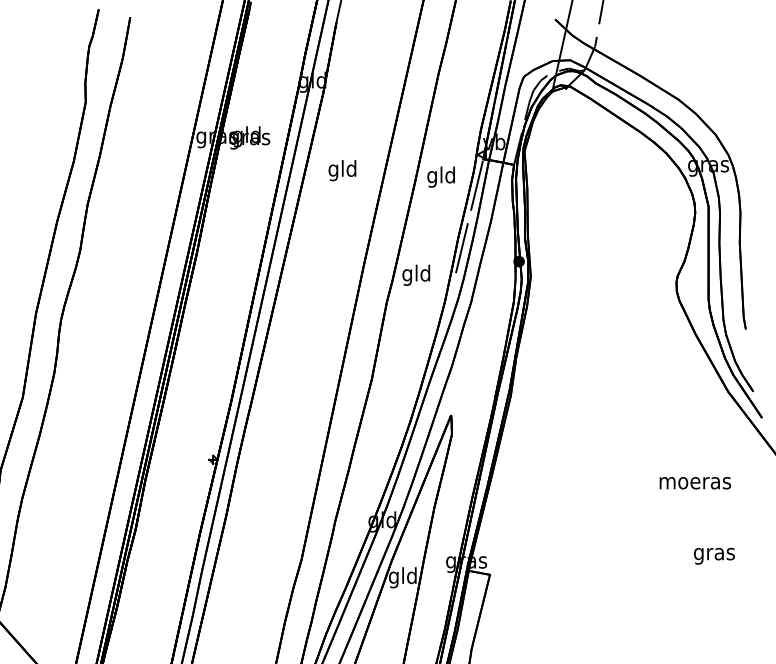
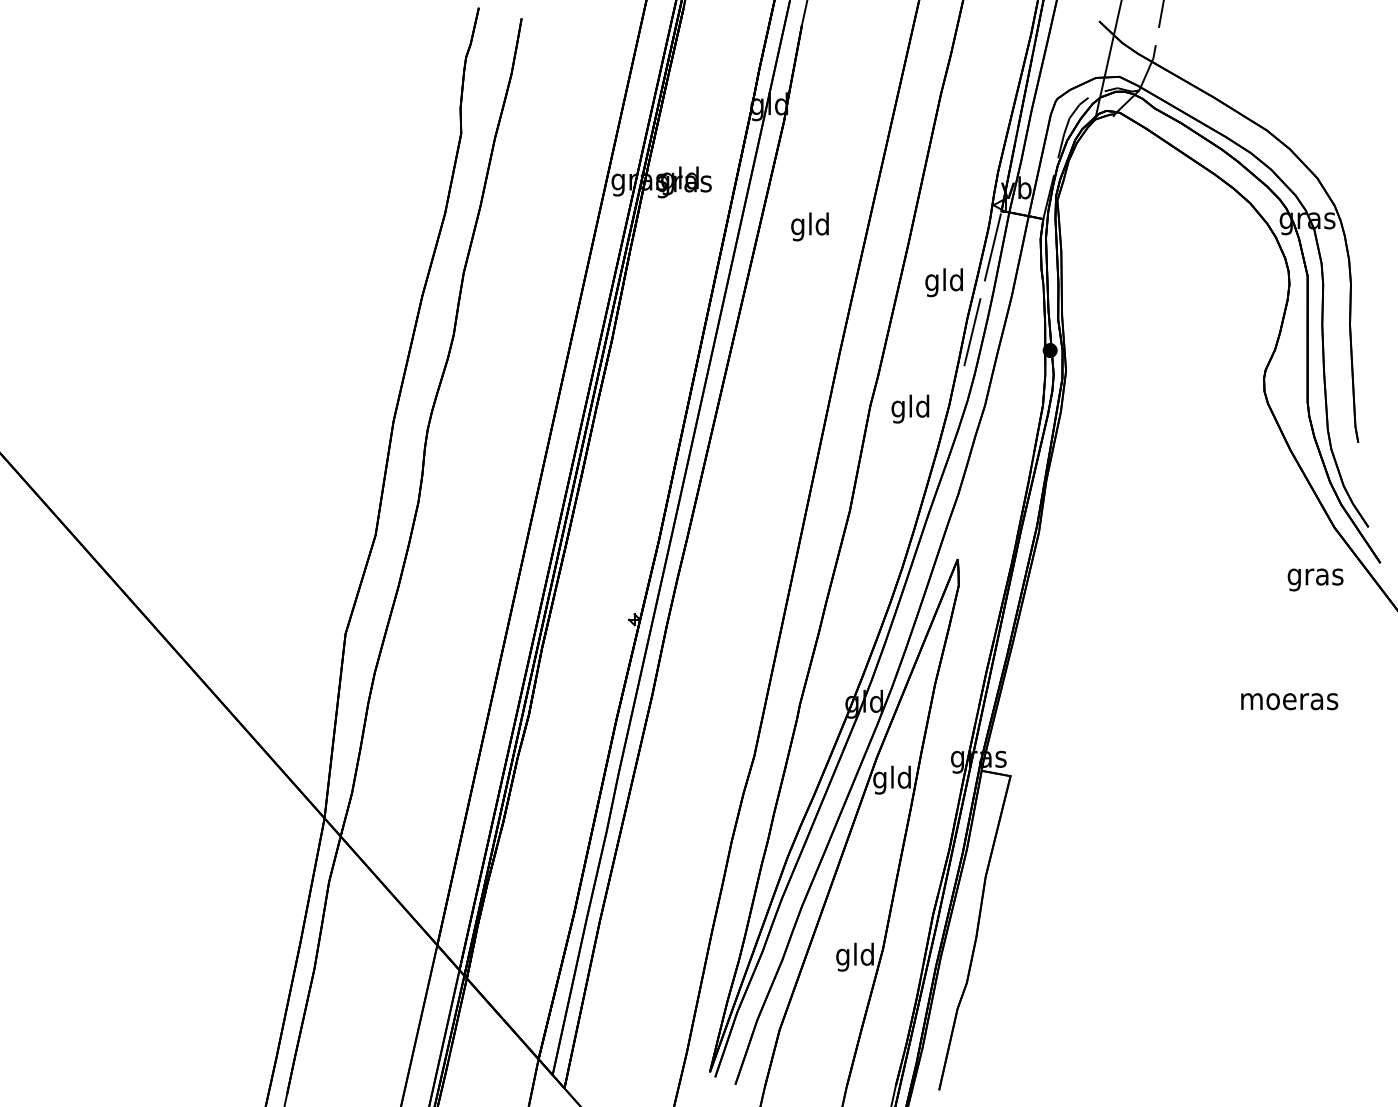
text: (440, 176) -> (943, 282), moved
text: (416, 274) -> (910, 408), moved
text: (695, 483) -> (1289, 701), moved
text: (714, 555) -> (1315, 579), moved

